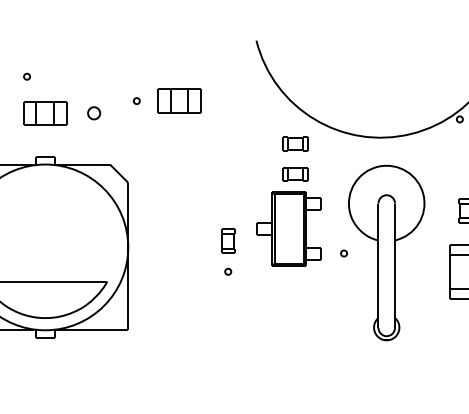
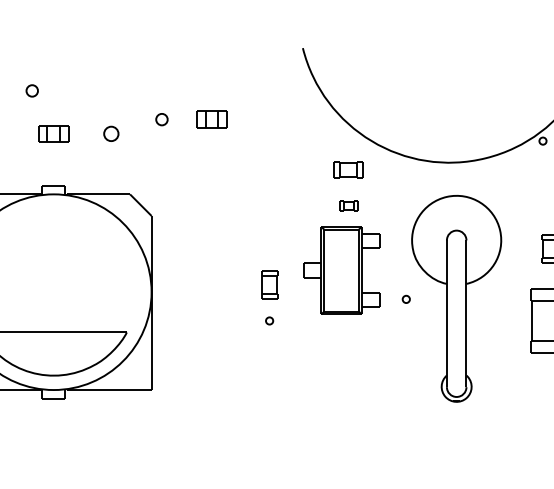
part: (26, 76) -> (31, 90), size x1.6
part: (136, 100) -> (161, 118), size x1.6
part: (179, 100) -> (212, 118), size x0.6
part: (45, 113) -> (53, 134), size x0.6
part: (295, 174) -> (348, 206), size x0.6

